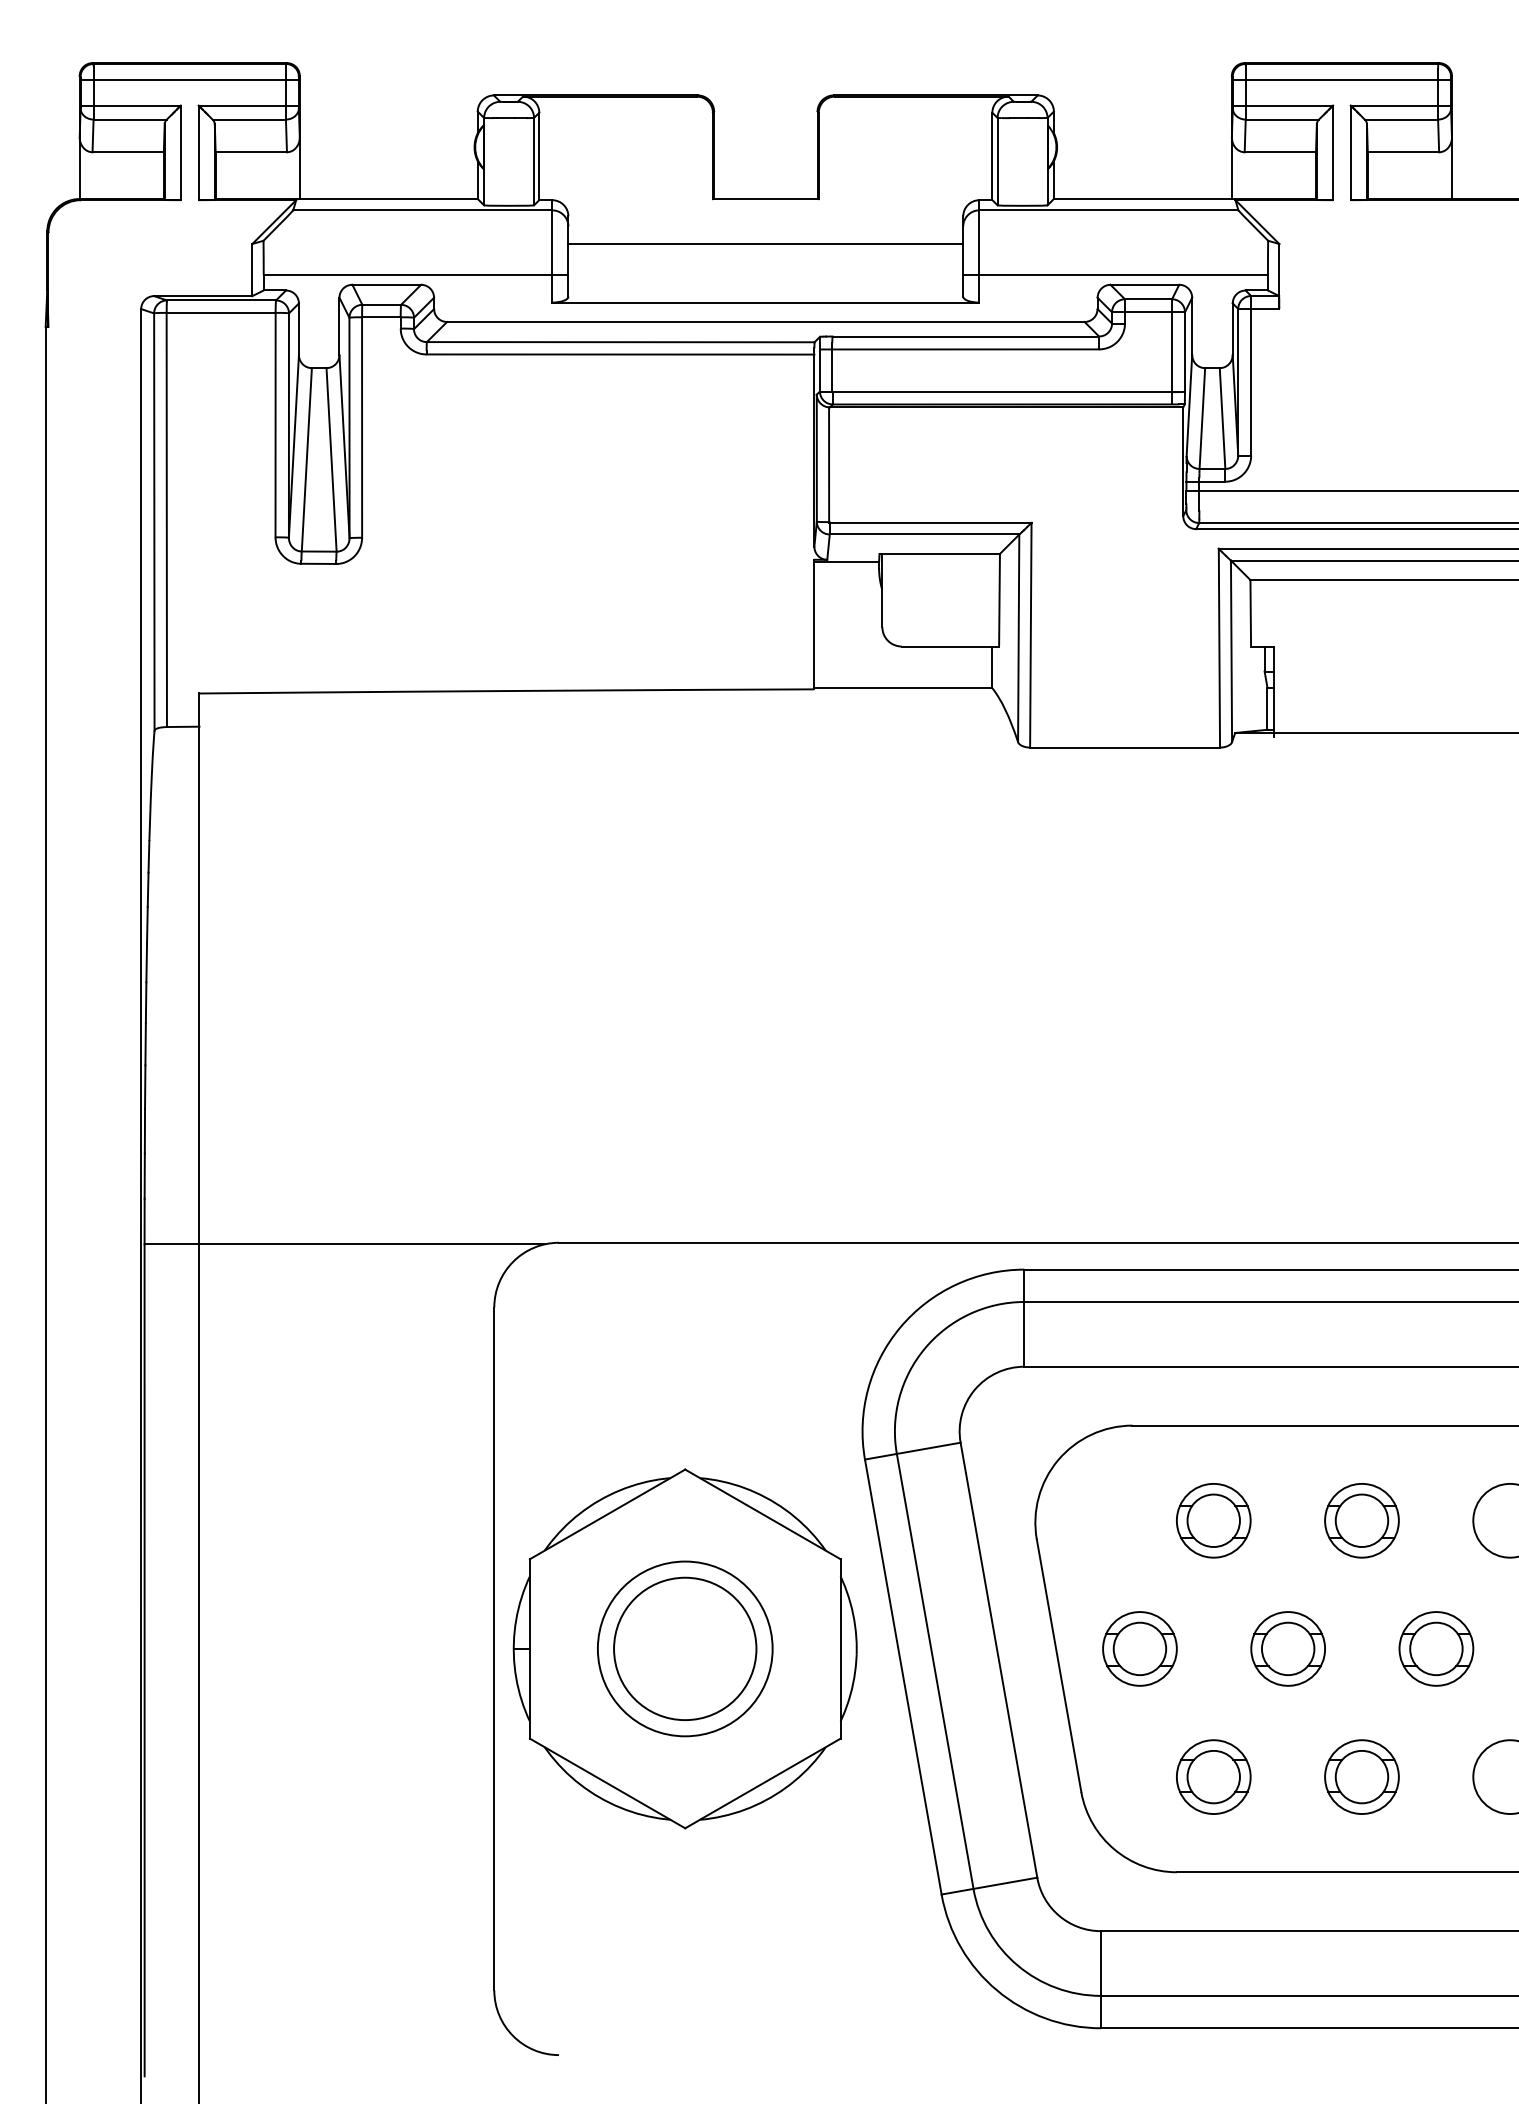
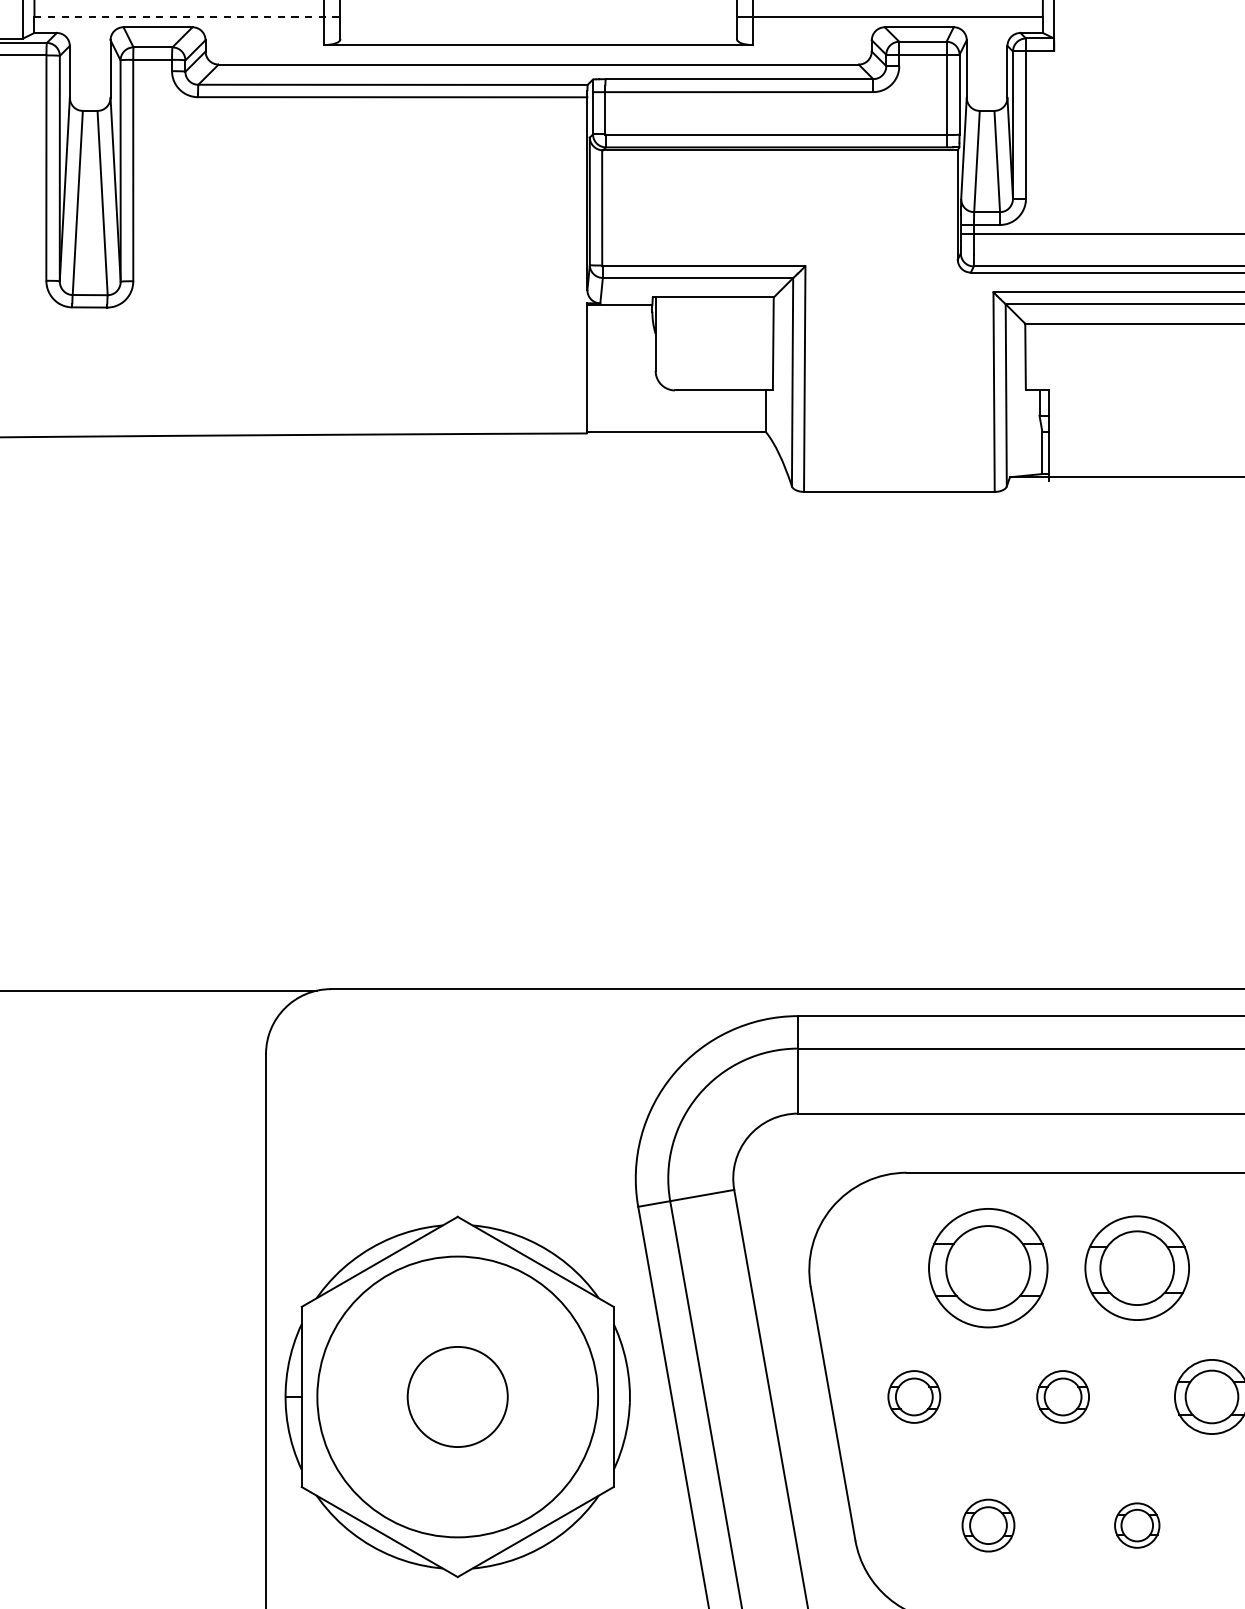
line: (416, 275) -> (187, 17), solid -> dashed
part: (1213, 1520) -> (988, 1268), size x1.6
part: (1361, 1520) -> (1136, 1268), size x1.4
circle: (684, 1648) -> (456, 1396), size x1.6
circle: (685, 1648) -> (457, 1396), size x0.7
part: (1139, 1648) -> (913, 1396), size x0.7
part: (1287, 1648) -> (1062, 1396), size x0.7
part: (1213, 1776) -> (988, 1525), size x0.7
part: (1361, 1776) -> (1136, 1525), size x0.6

